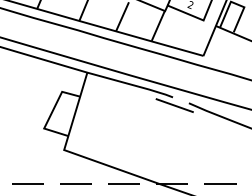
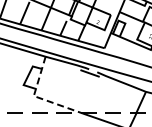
line: (73, 152) -> (38, 97), solid -> dashed

